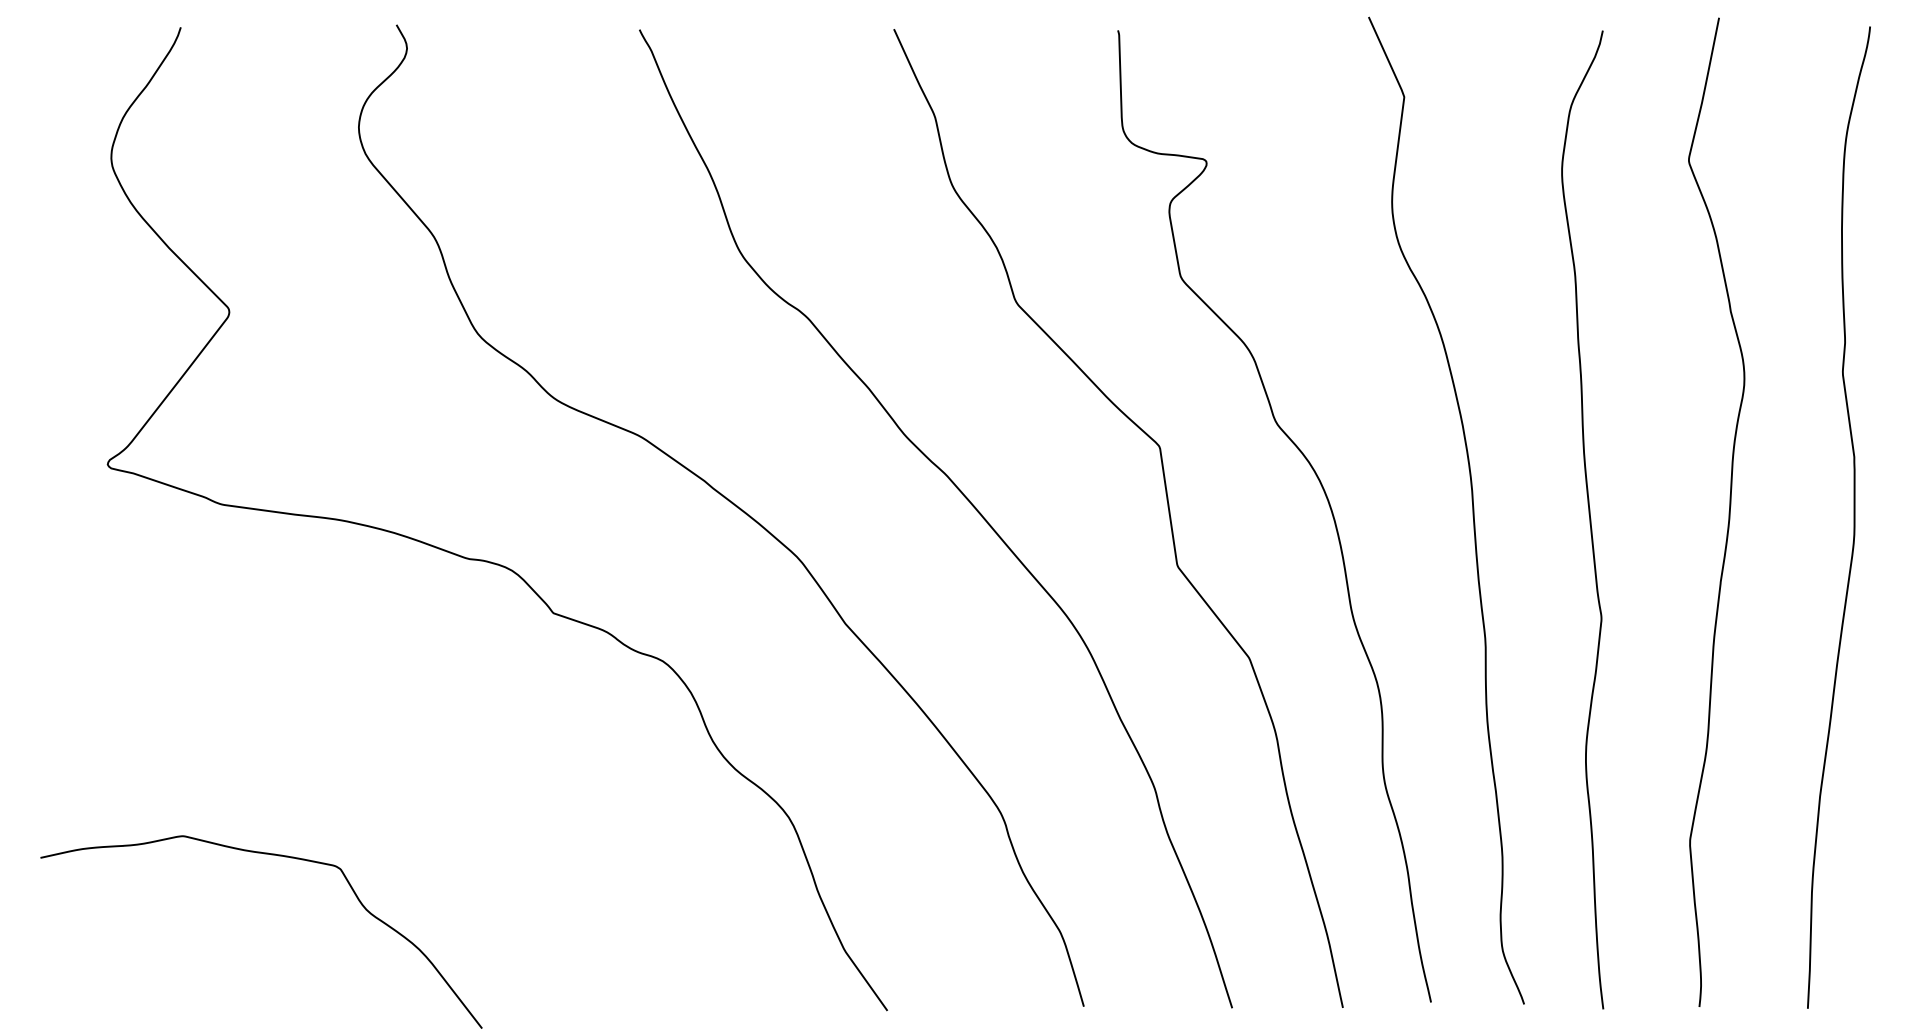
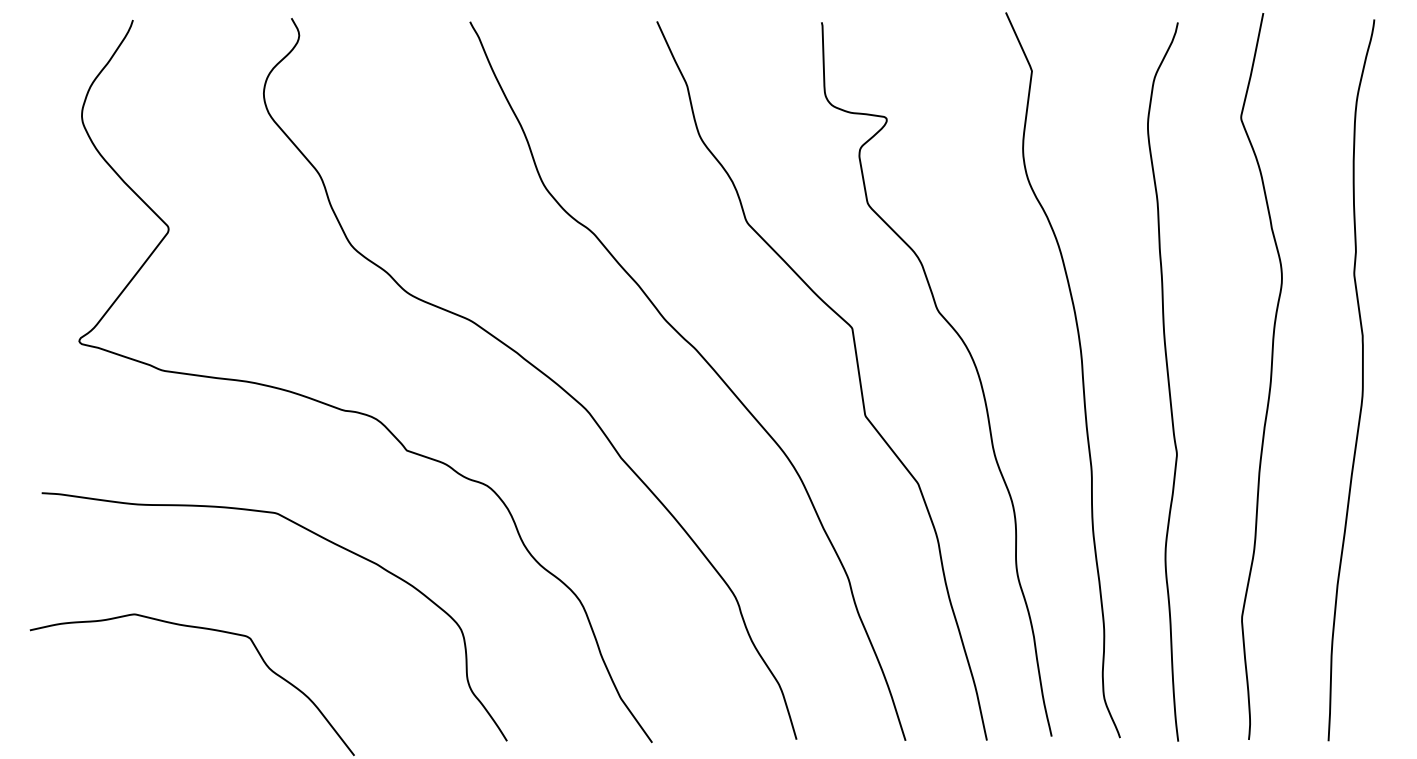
curve: (428, 727) -> (315, 534), added

